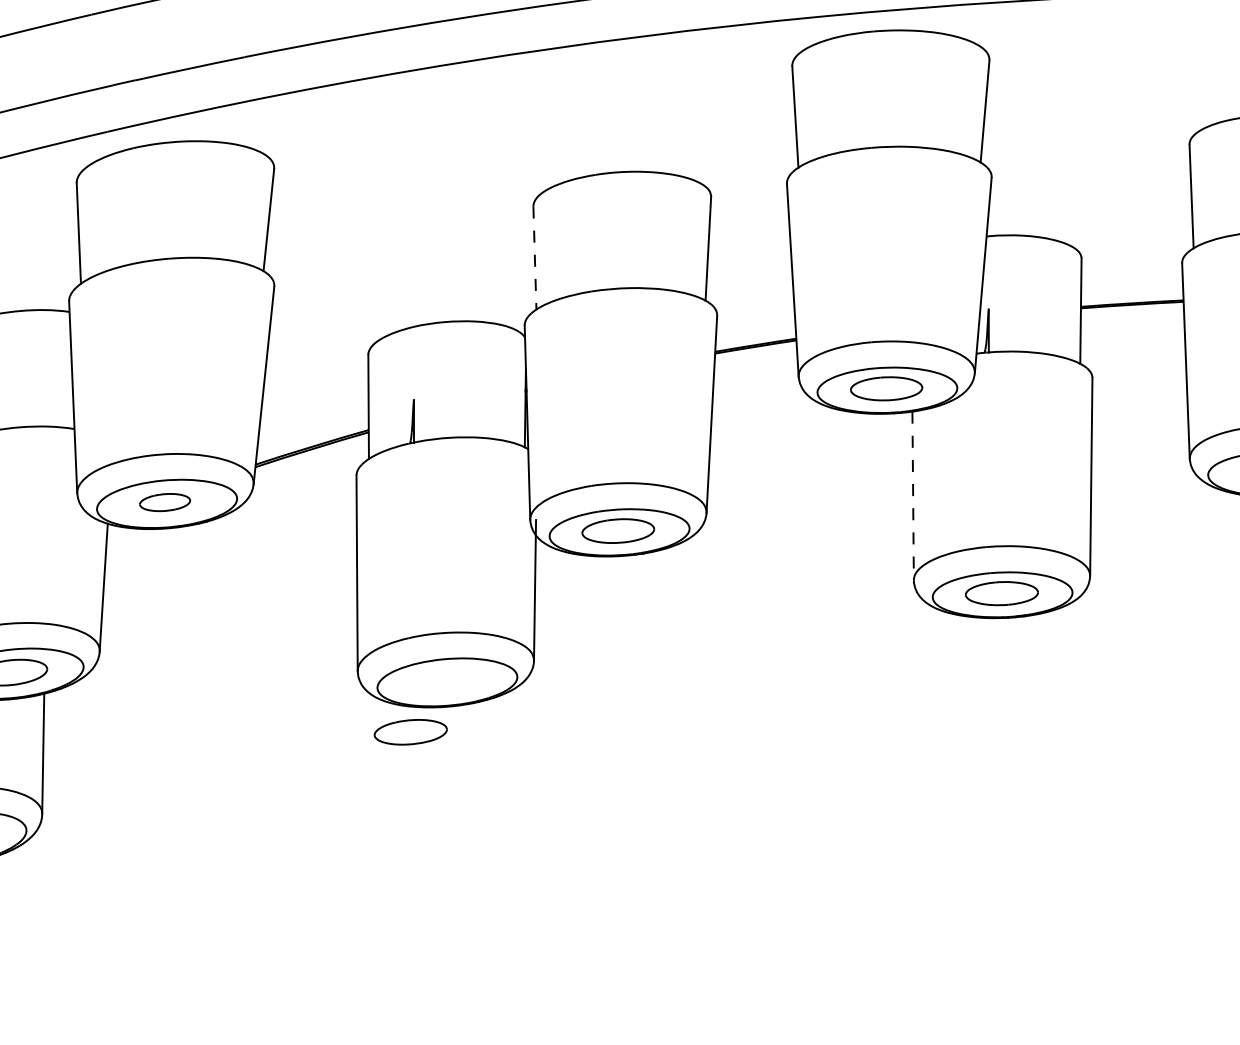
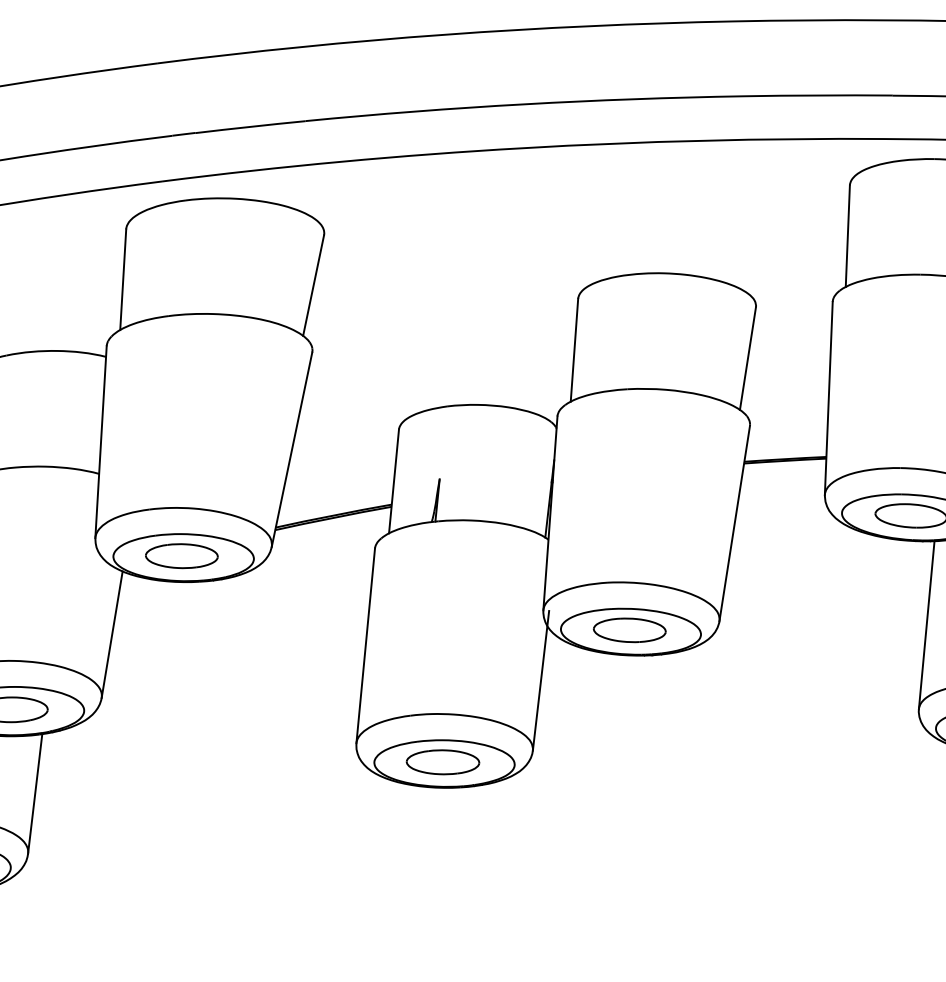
line: (534, 258) -> (574, 350), dashed -> solid
line: (913, 496) -> (927, 625), dashed -> solid
part: (164, 502) -> (181, 556), size x1.43
part: (410, 732) -> (442, 762), moved

